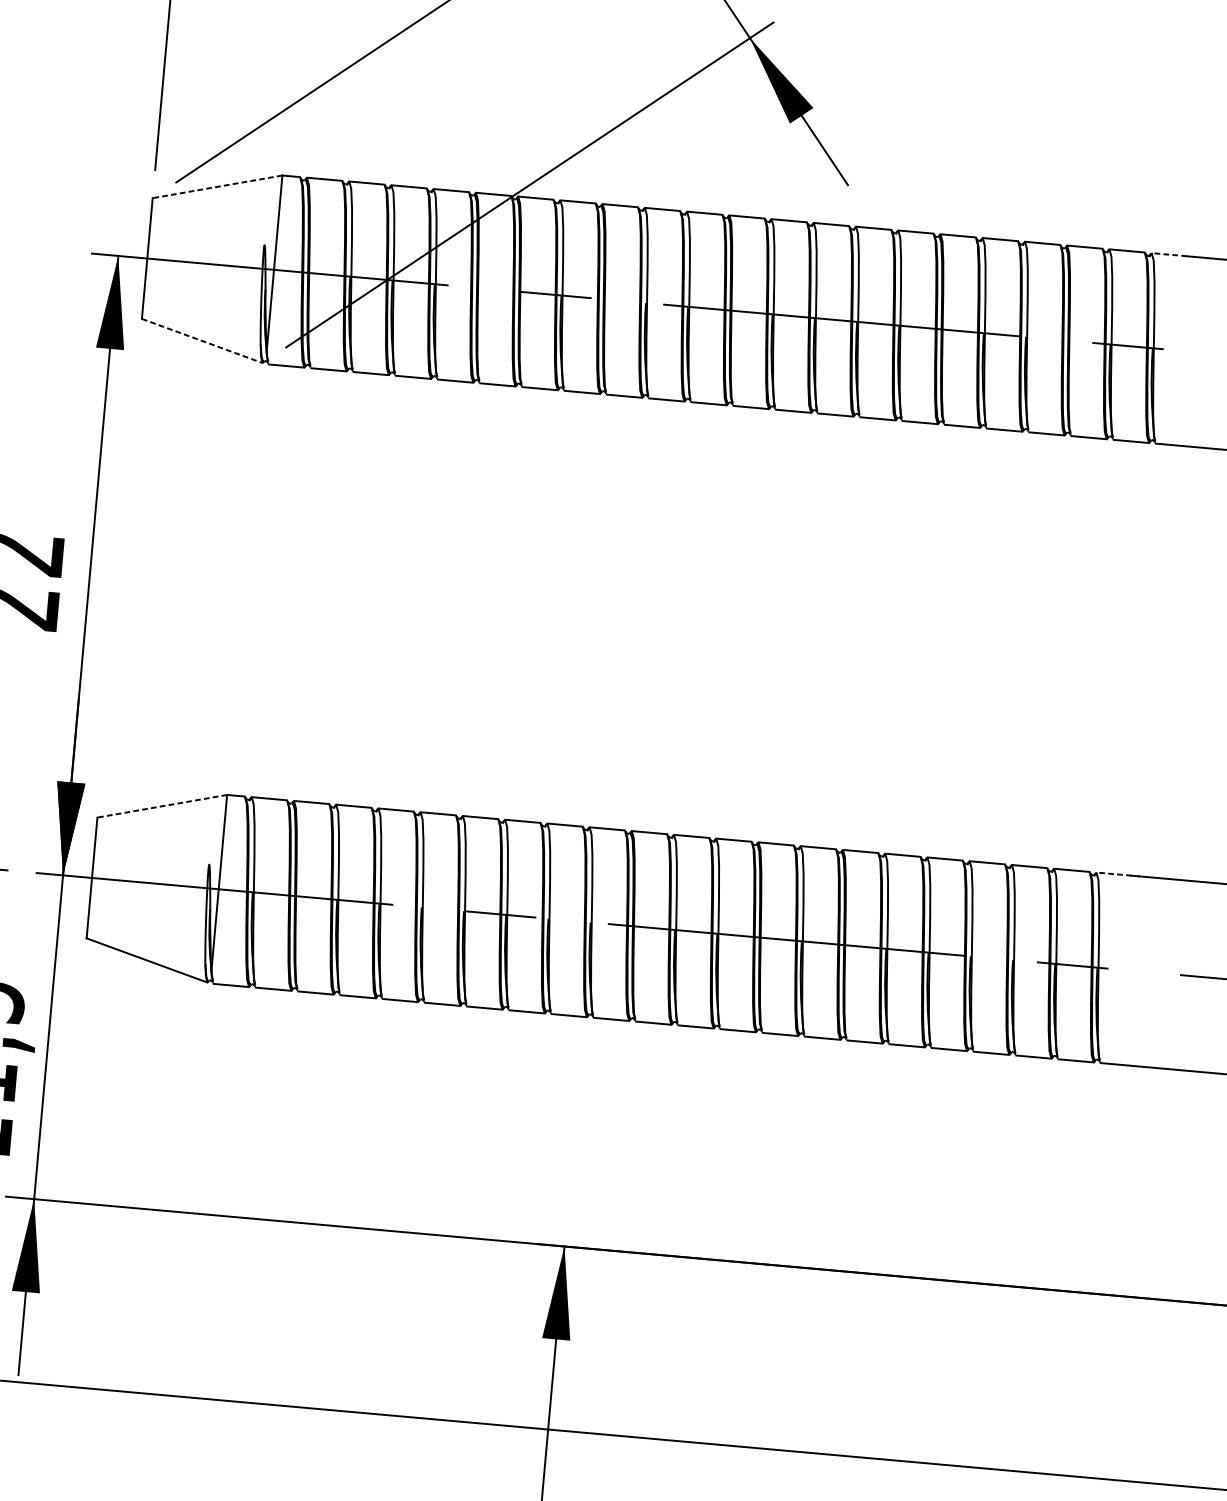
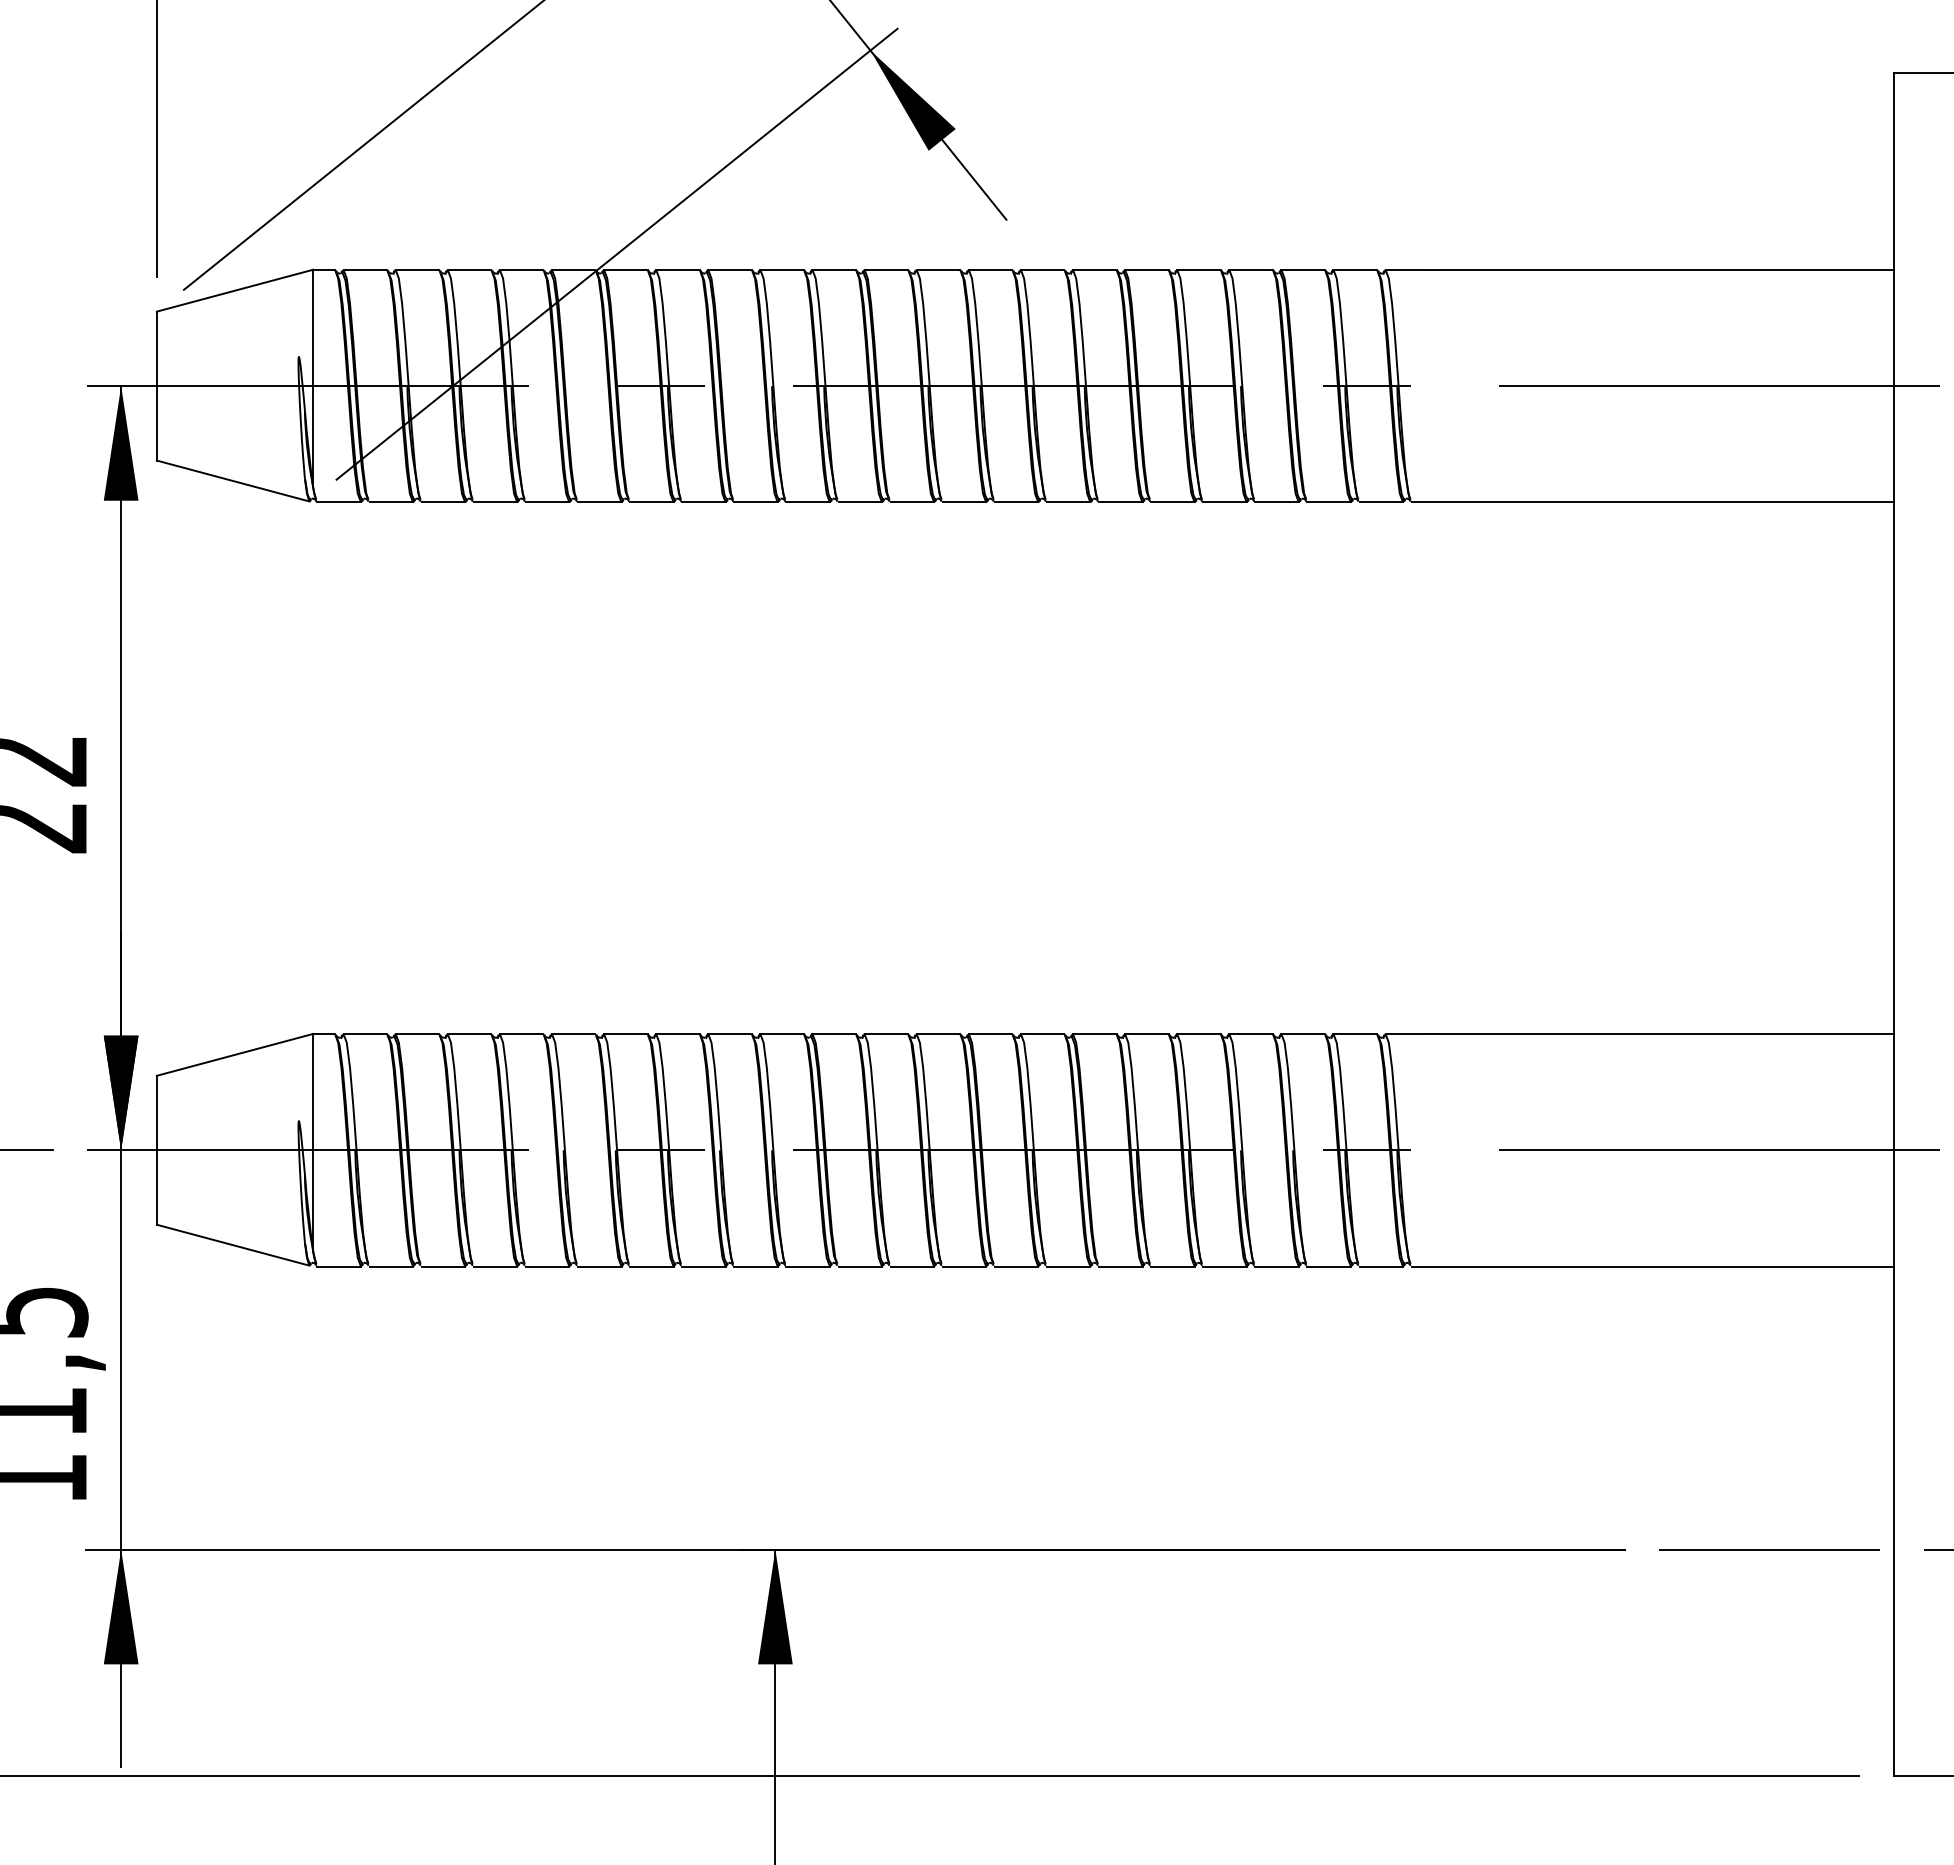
line: (217, 186) -> (235, 290), dashed -> solid
line: (1169, 254) -> (1407, 269), dashed -> solid
line: (202, 341) -> (233, 481), dashed -> solid
line: (162, 806) -> (235, 1054), dashed -> solid
line: (1114, 873) -> (1407, 1033), dashed -> solid

